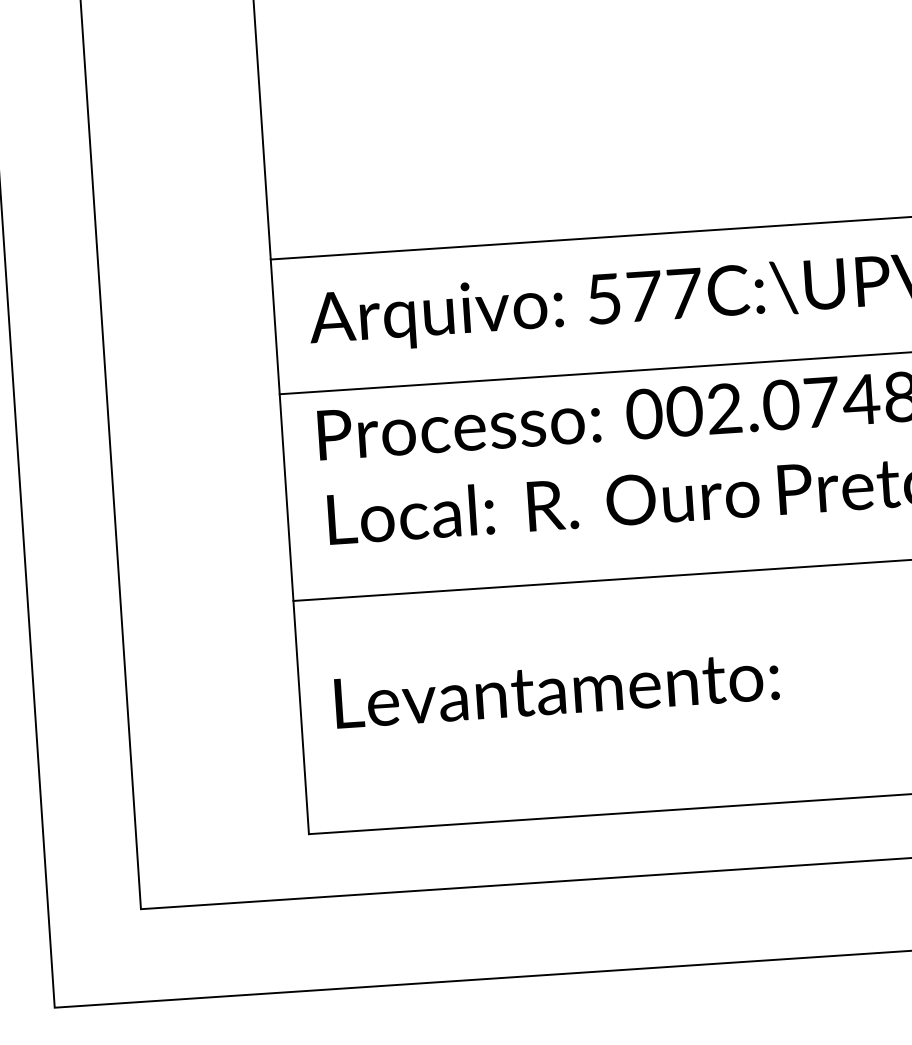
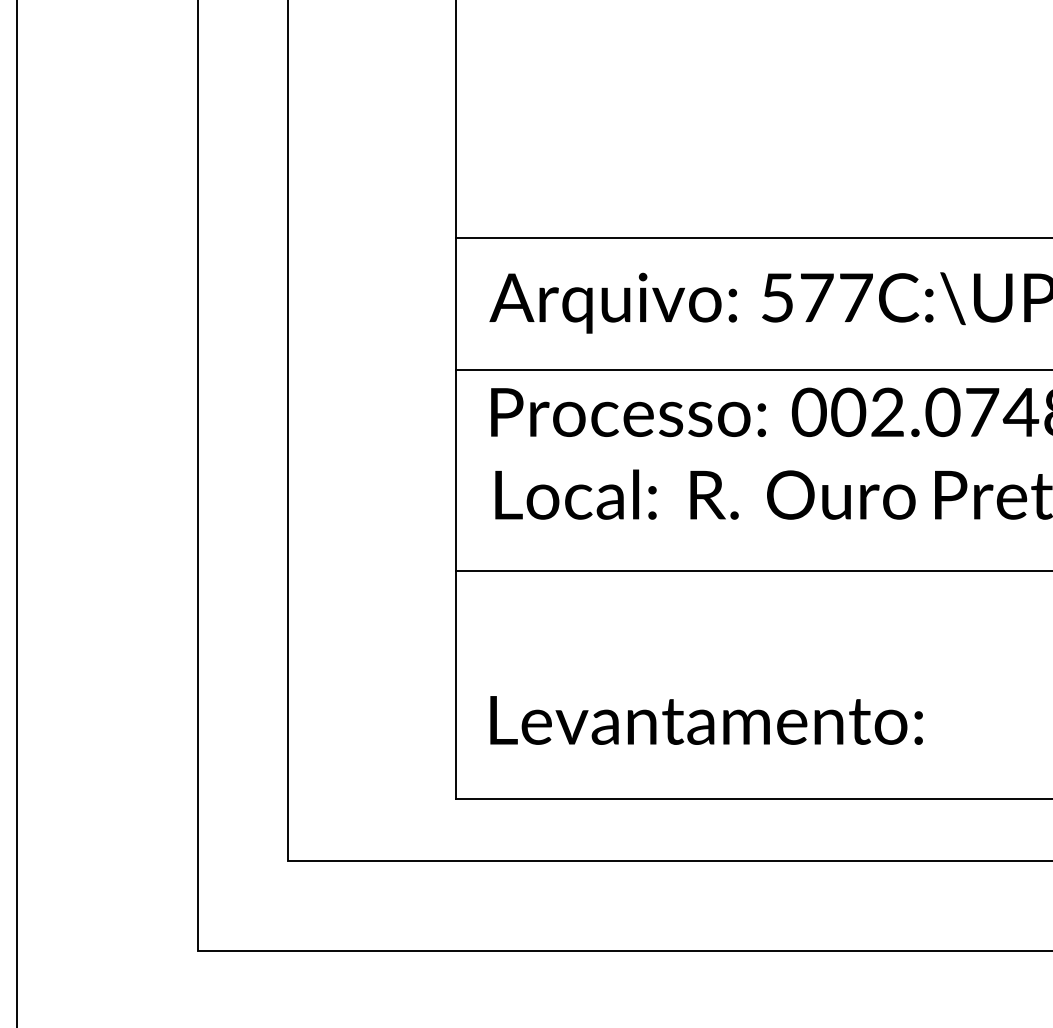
text: (556, 689) -> (706, 720), moved

